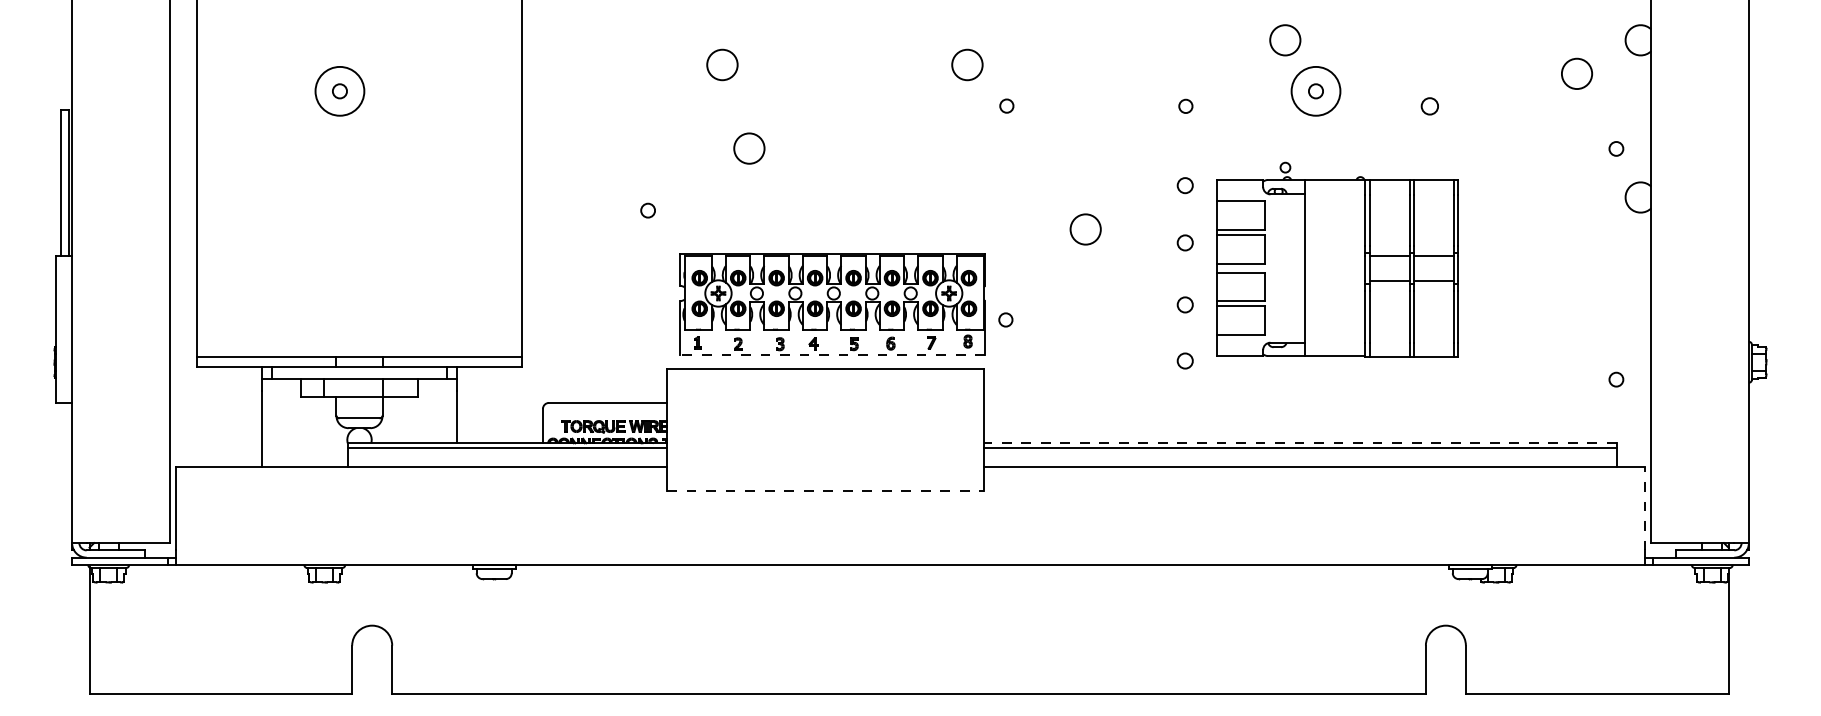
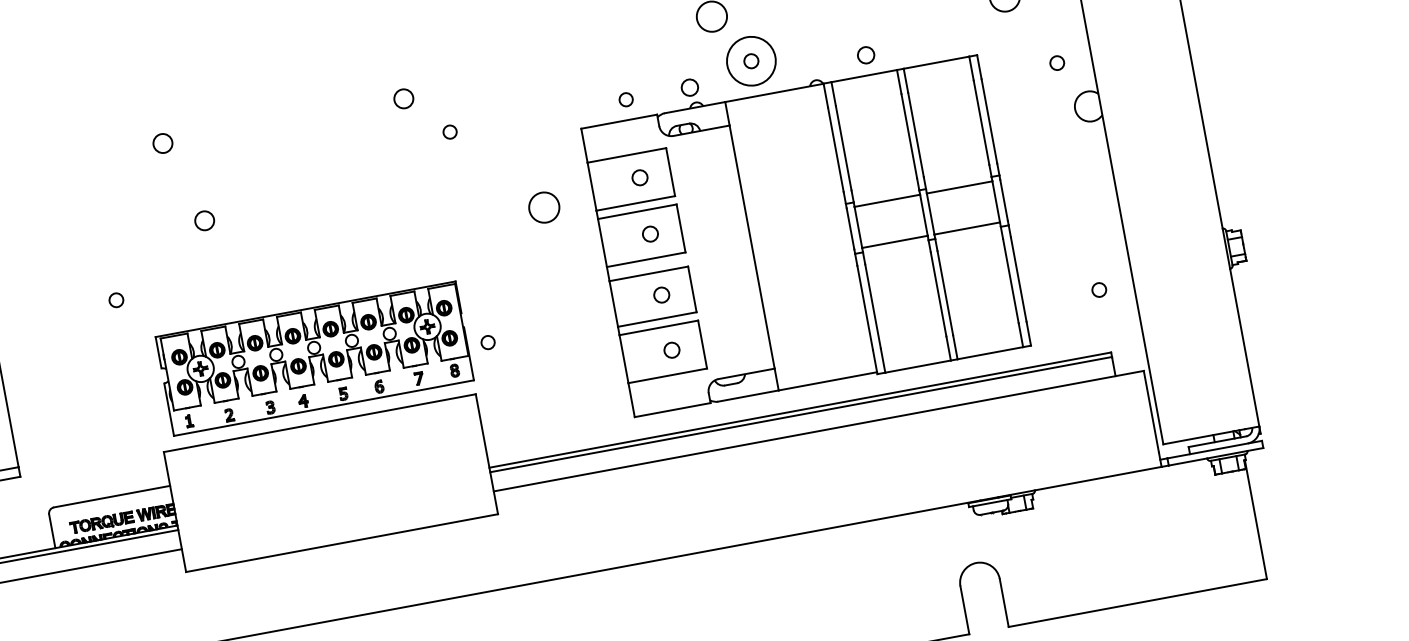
circle: (721, 64) -> (161, 143), size x0.62
circle: (966, 64) -> (402, 98), size x0.62
circle: (748, 148) -> (203, 220), size x0.62
circle: (1085, 229) -> (544, 207), moved
part: (1337, 259) -> (803, 222), size x1.67
line: (832, 354) -> (323, 408), dashed -> solid
line: (1300, 443) -> (800, 410), dashed -> solid
line: (825, 490) -> (341, 543), dashed -> solid
line: (1645, 508) -> (1151, 411), dashed -> solid

